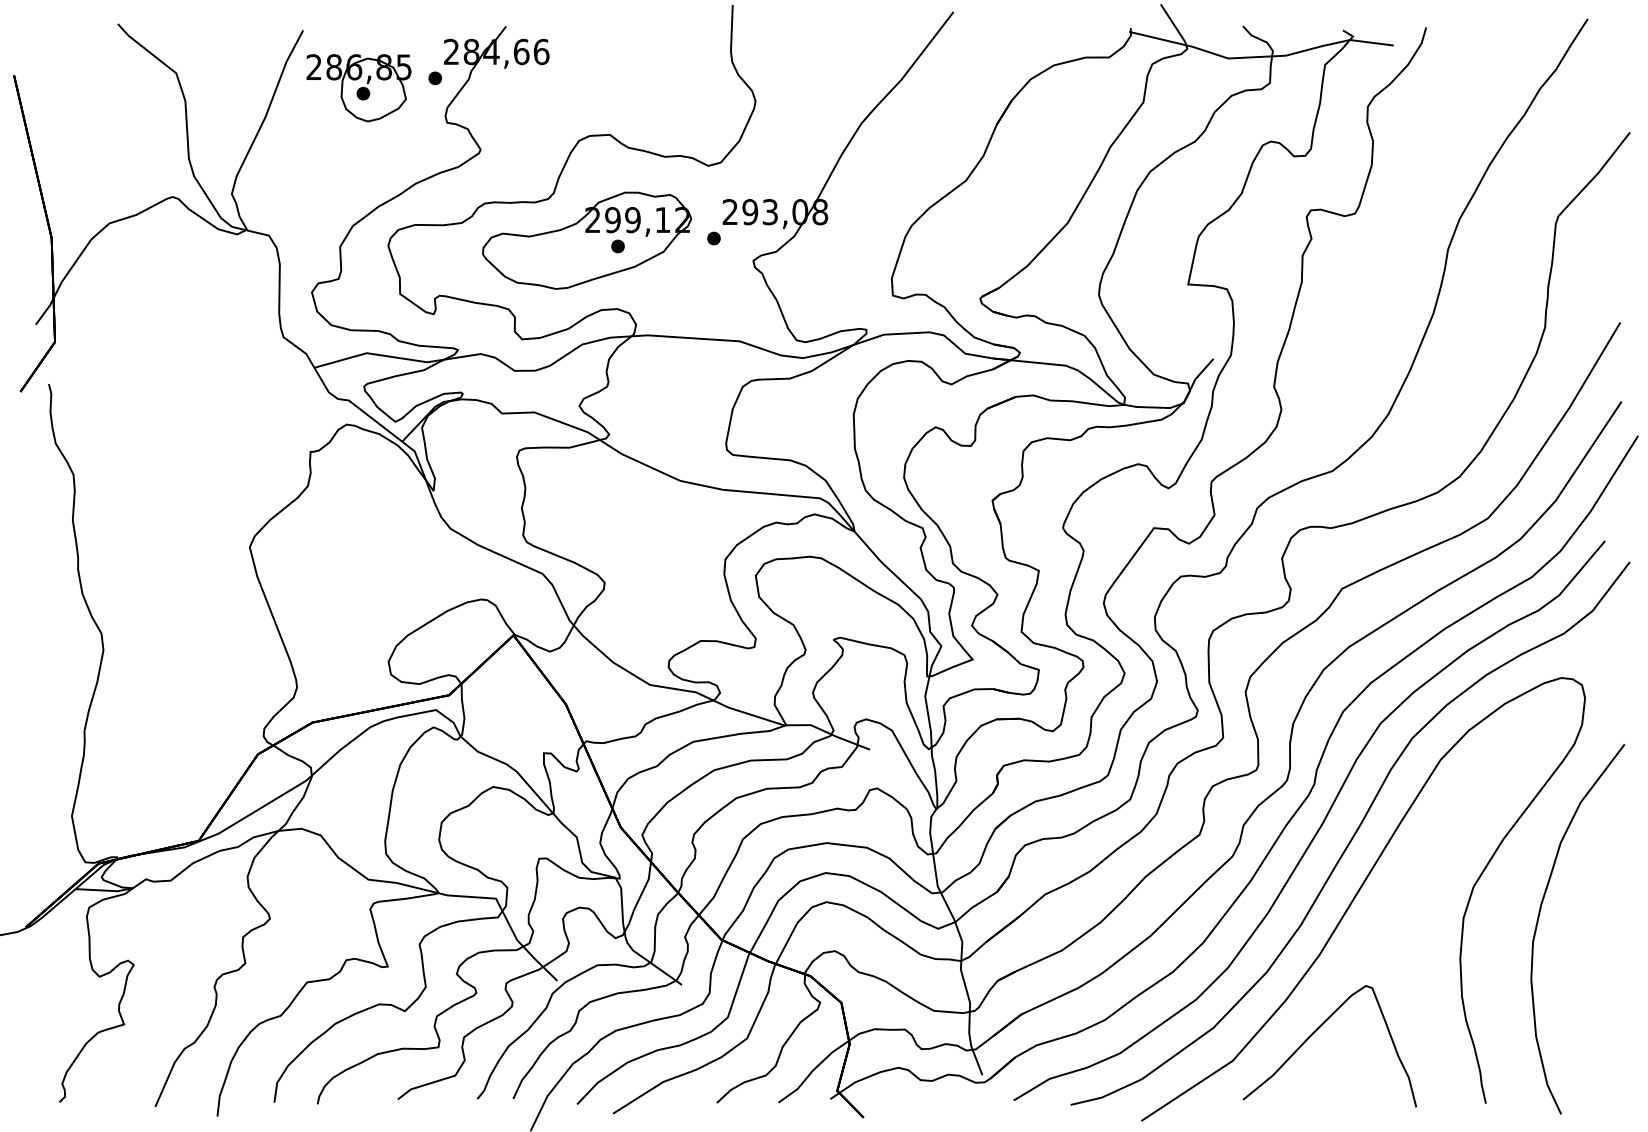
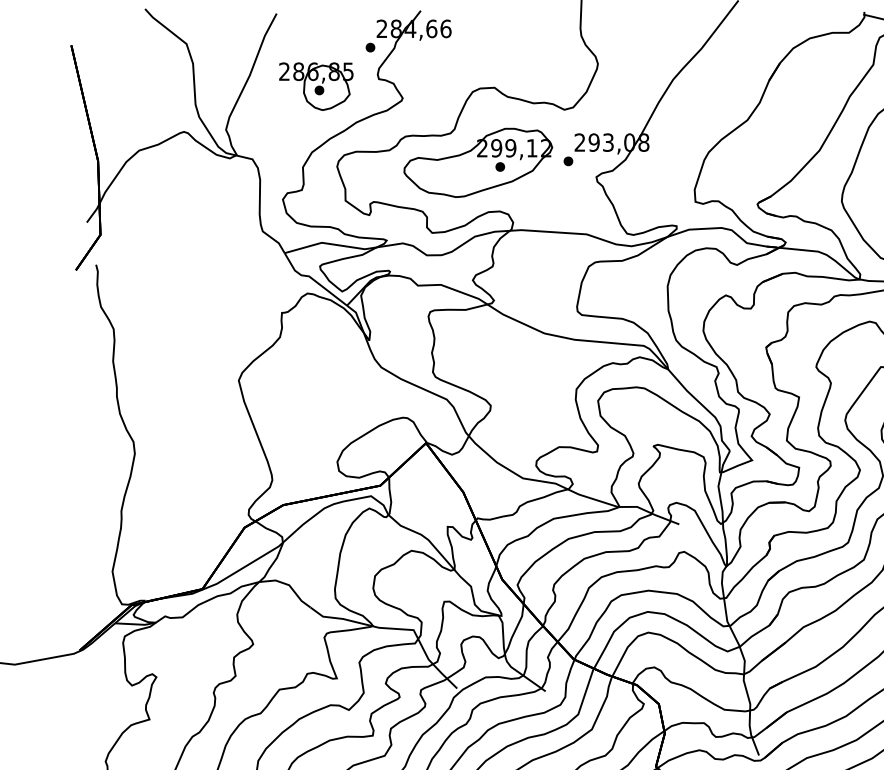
part: (358, 88) -> (315, 86), moved

